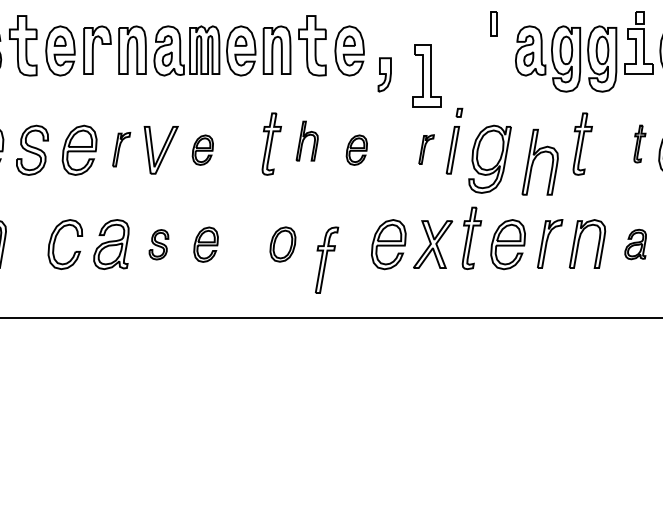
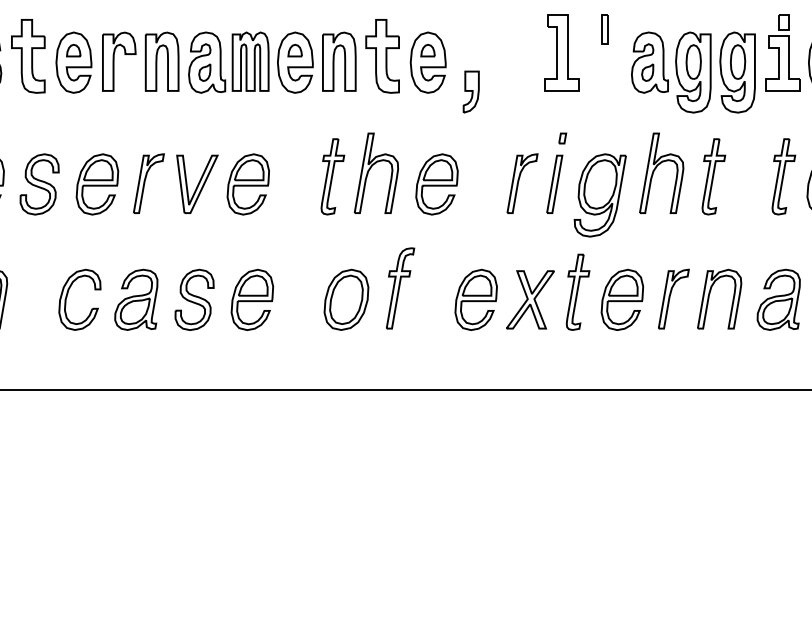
part: (426, 75) -> (561, 52), moved
part: (306, 140) -> (375, 172), size x1.67
part: (639, 143) -> (783, 176), size x1.67
part: (121, 149) -> (148, 183), size x1.43
part: (202, 149) -> (247, 183), size x1.67
part: (356, 149) -> (436, 183), size x1.67
part: (426, 149) -> (522, 183), size x1.67
part: (539, 161) -> (660, 172), moved
part: (158, 244) -> (194, 299), size x1.67
part: (205, 244) -> (251, 299), size x1.43
part: (282, 244) -> (345, 299), size x1.43
part: (635, 244) -> (778, 299), size x1.67
part: (327, 259) -> (401, 287), moved

